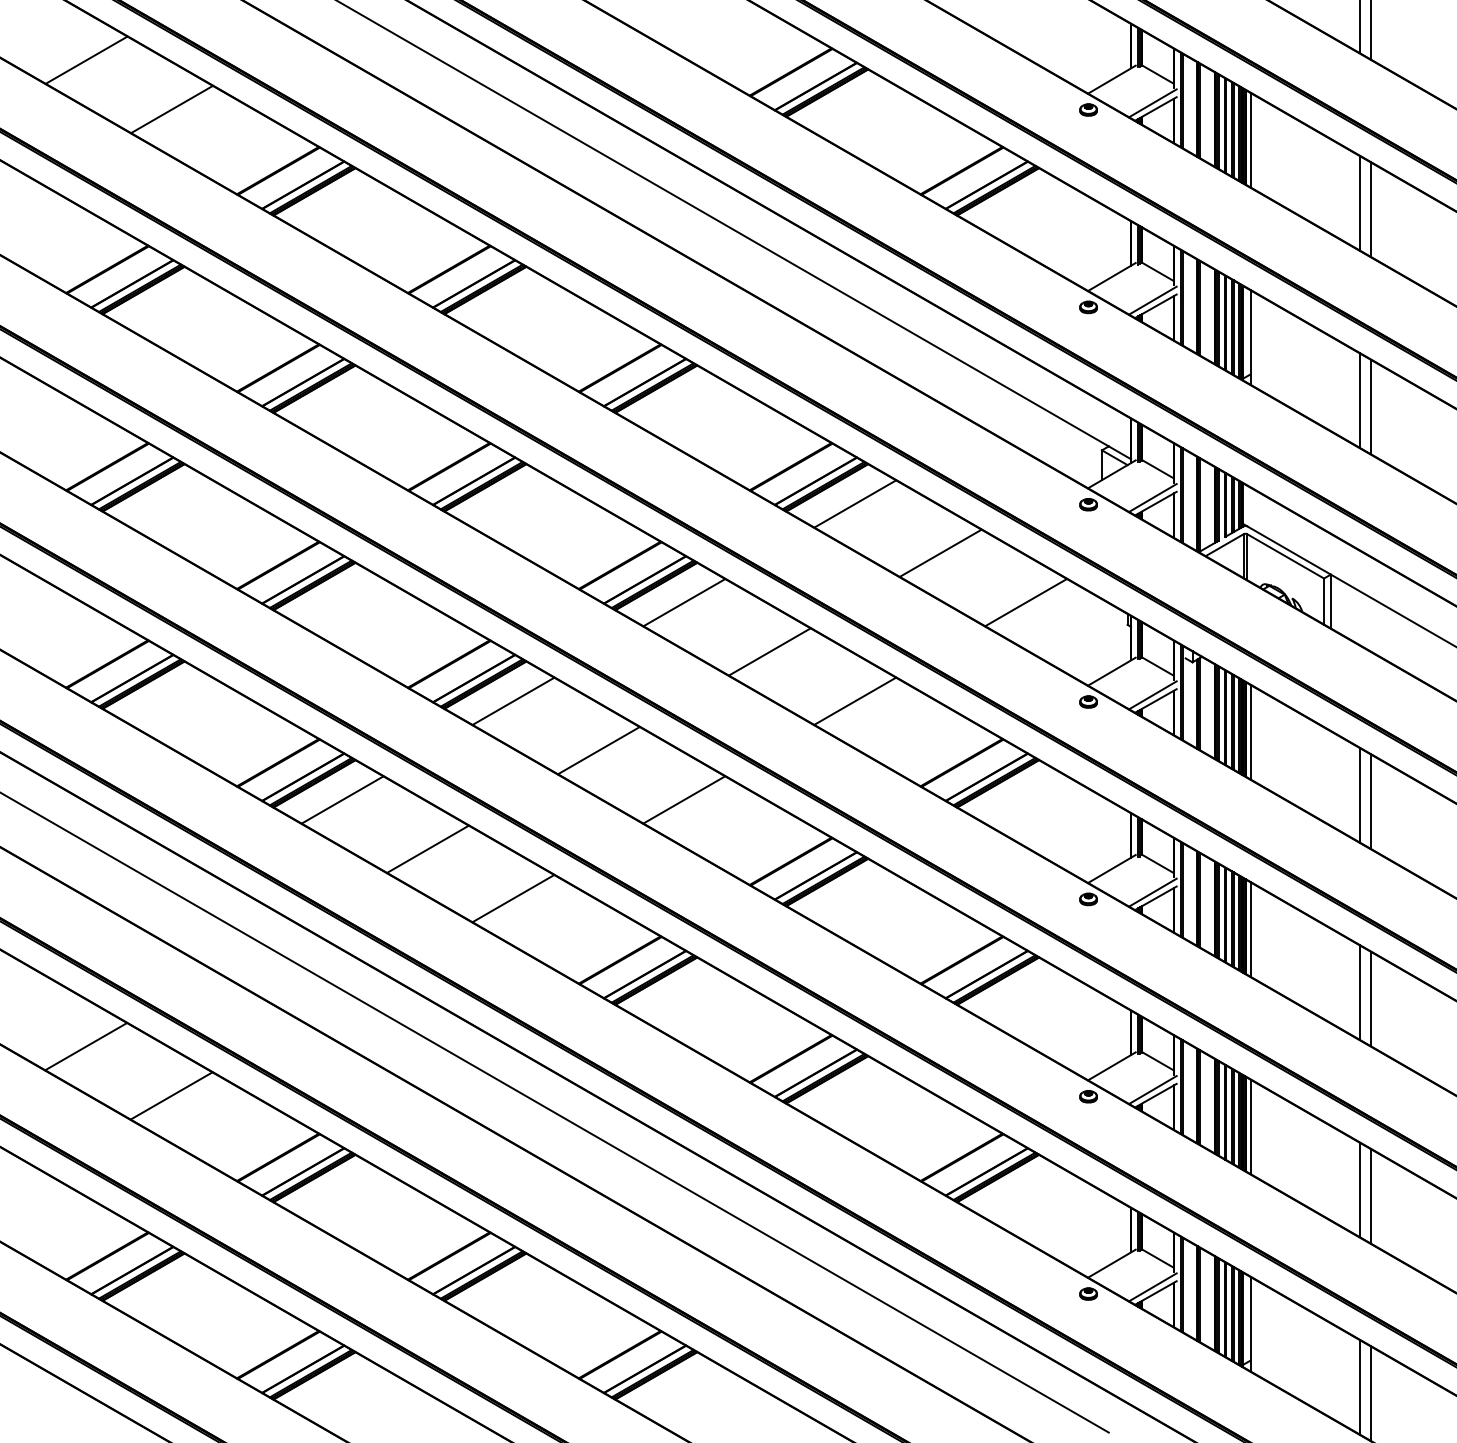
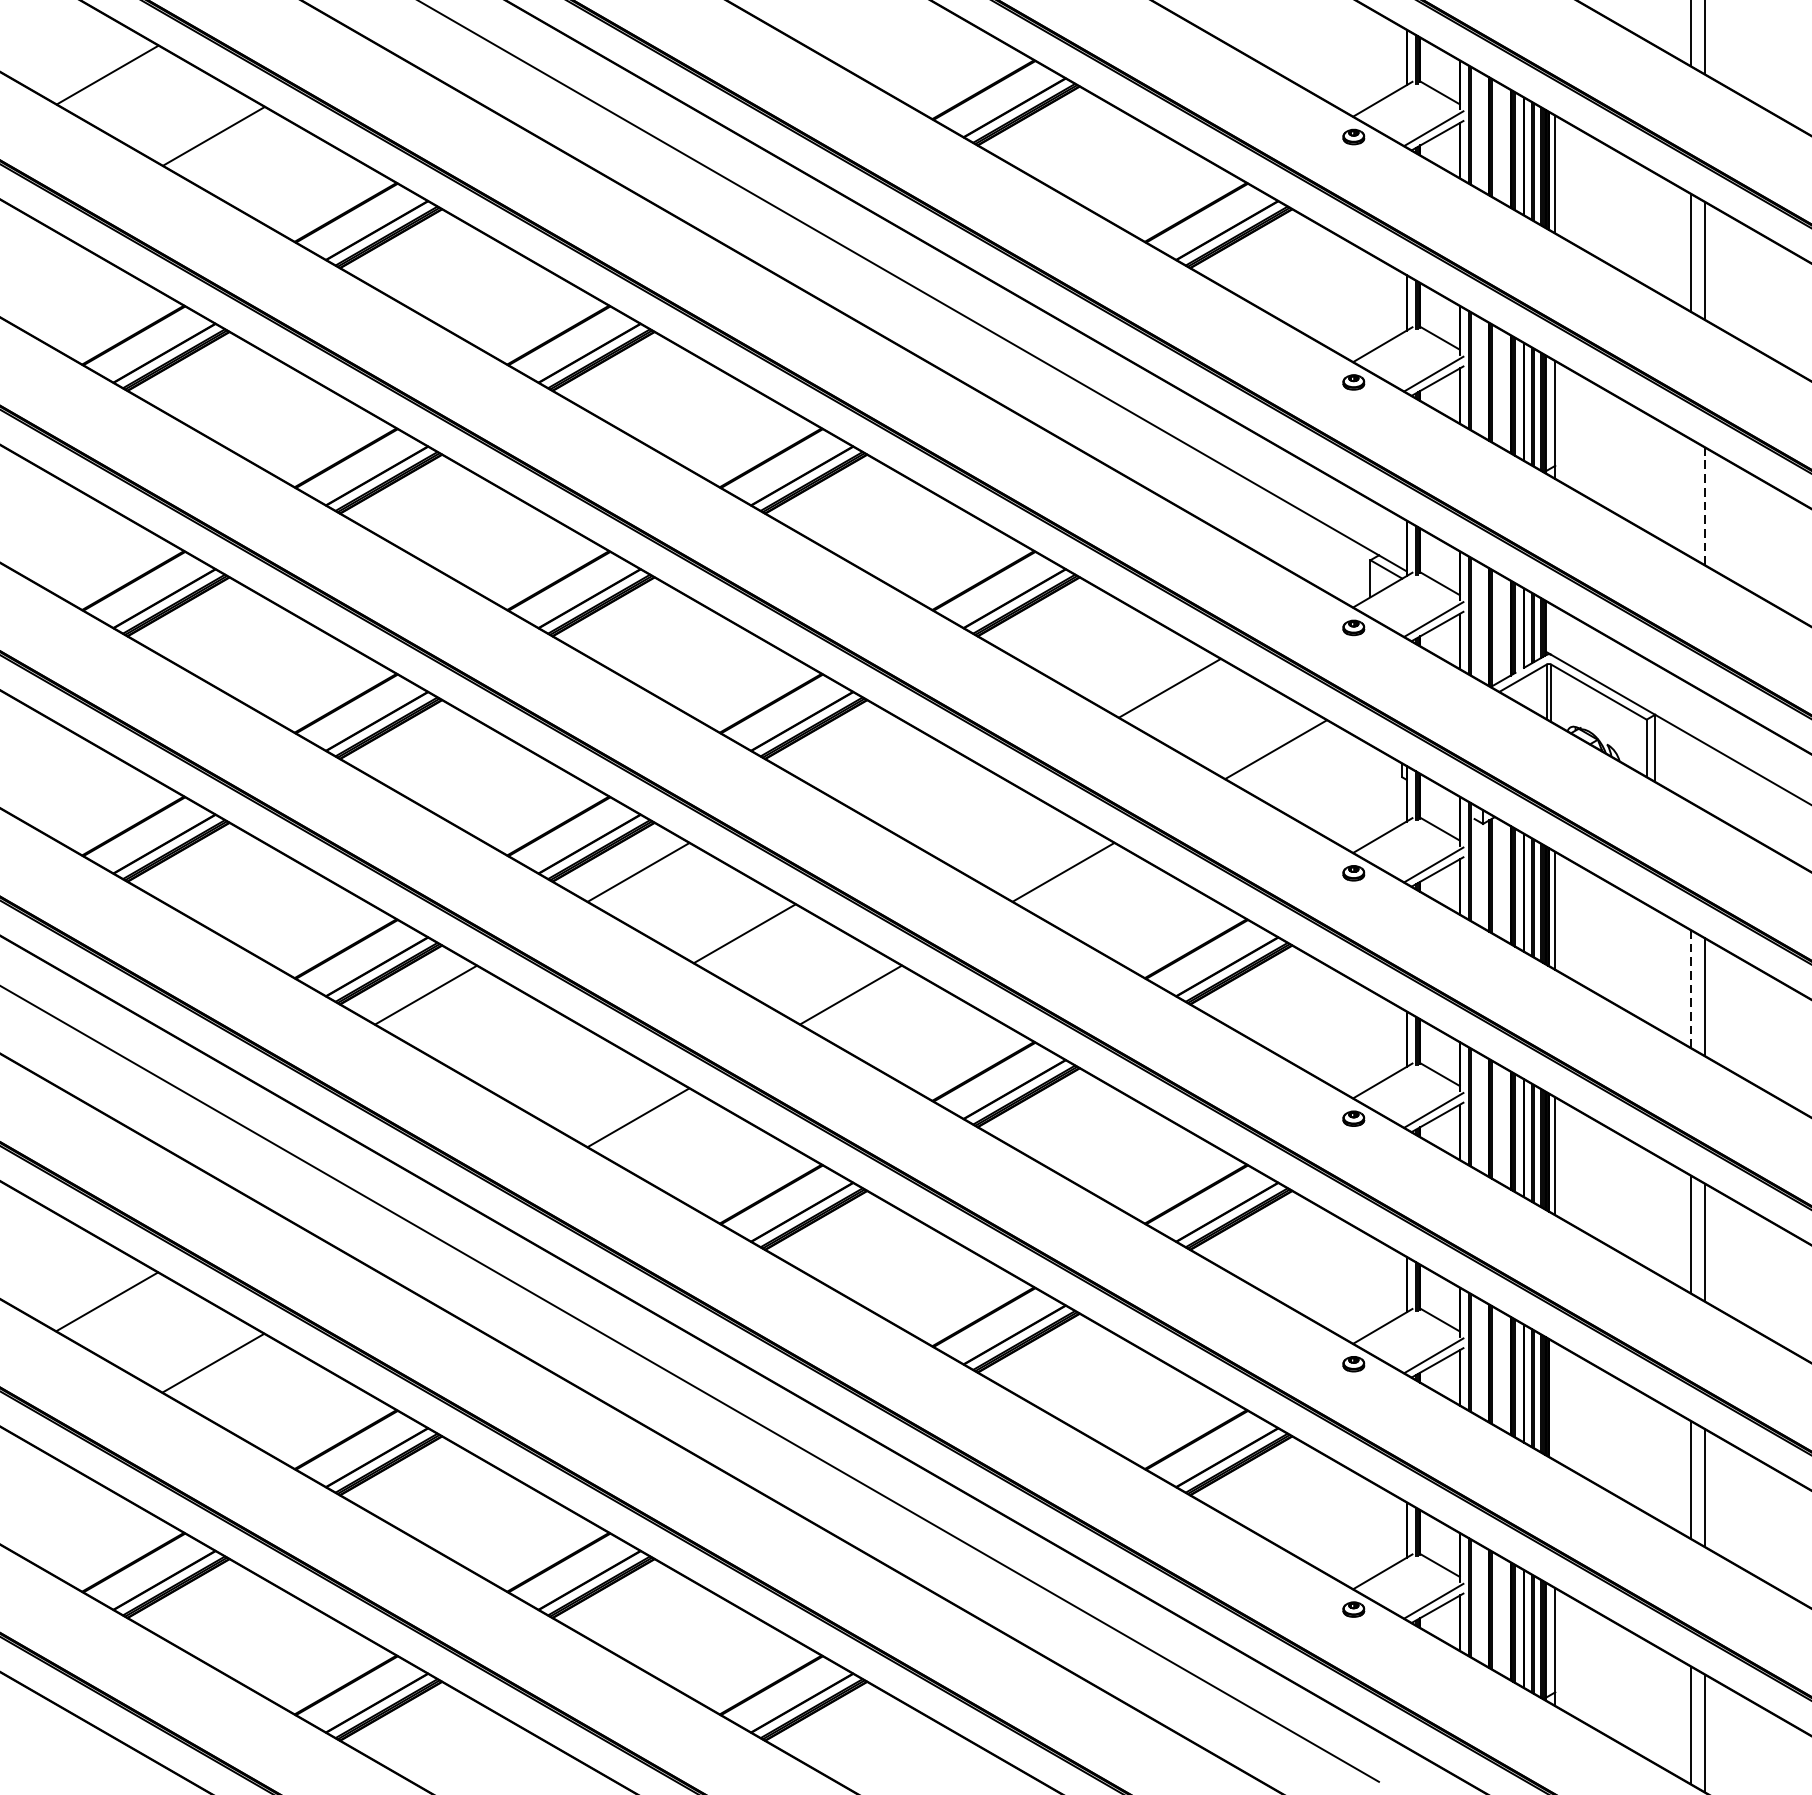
line: (1359, 400) -> (1690, 498), removed
line: (1370, 406) -> (1704, 505), solid -> dashed
line: (855, 503) -> (1063, 626), removed
line: (684, 602) -> (851, 749), removed
line: (769, 651) -> (956, 810), removed
line: (1359, 794) -> (1690, 988), solid -> dashed
line: (427, 848) -> (531, 1055), removed
line: (1250, 1126) -> (1555, 1401), removed

